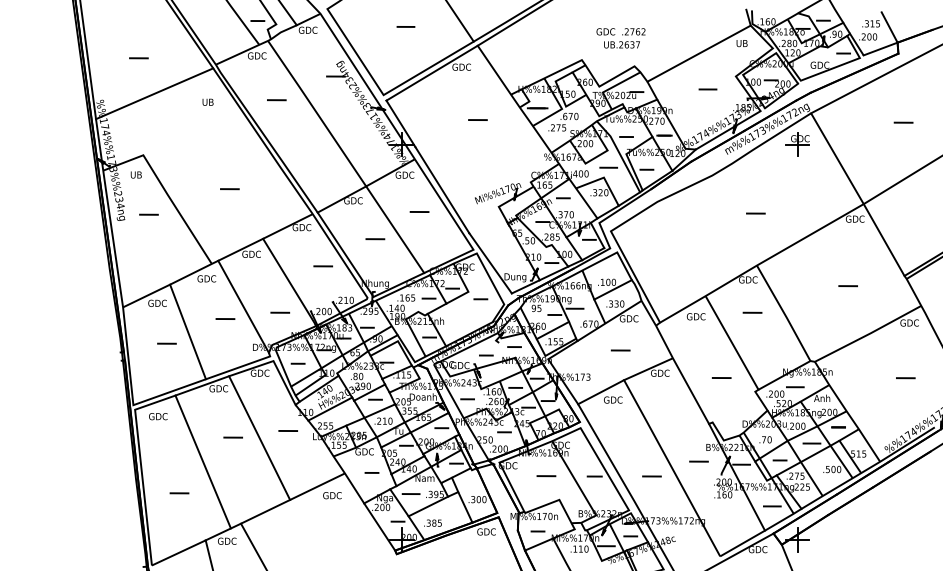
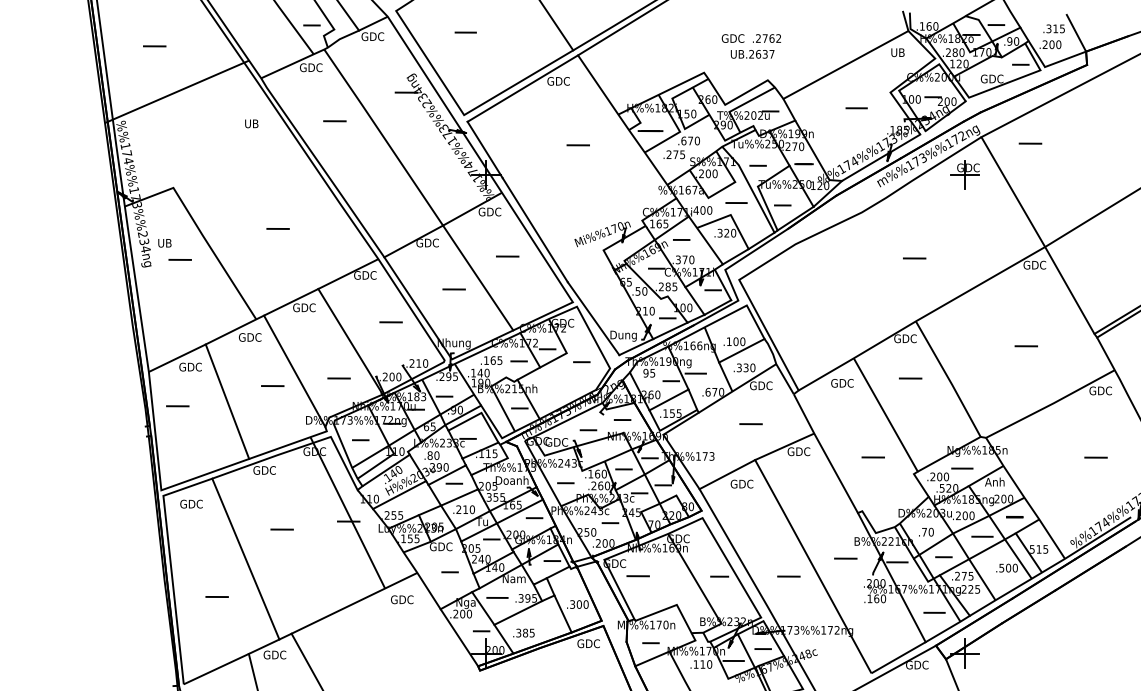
line: (405, 26) -> (465, 32), moved
line: (138, 58) -> (154, 46), moved
line: (154, 93) -> (177, 91), moved
line: (903, 122) -> (1030, 143), moved
text: (135, 174) -> (163, 242), moved
line: (166, 343) -> (177, 406), moved
line: (259, 437) -> (347, 512), moved
line: (546, 476) -> (638, 576), moved

